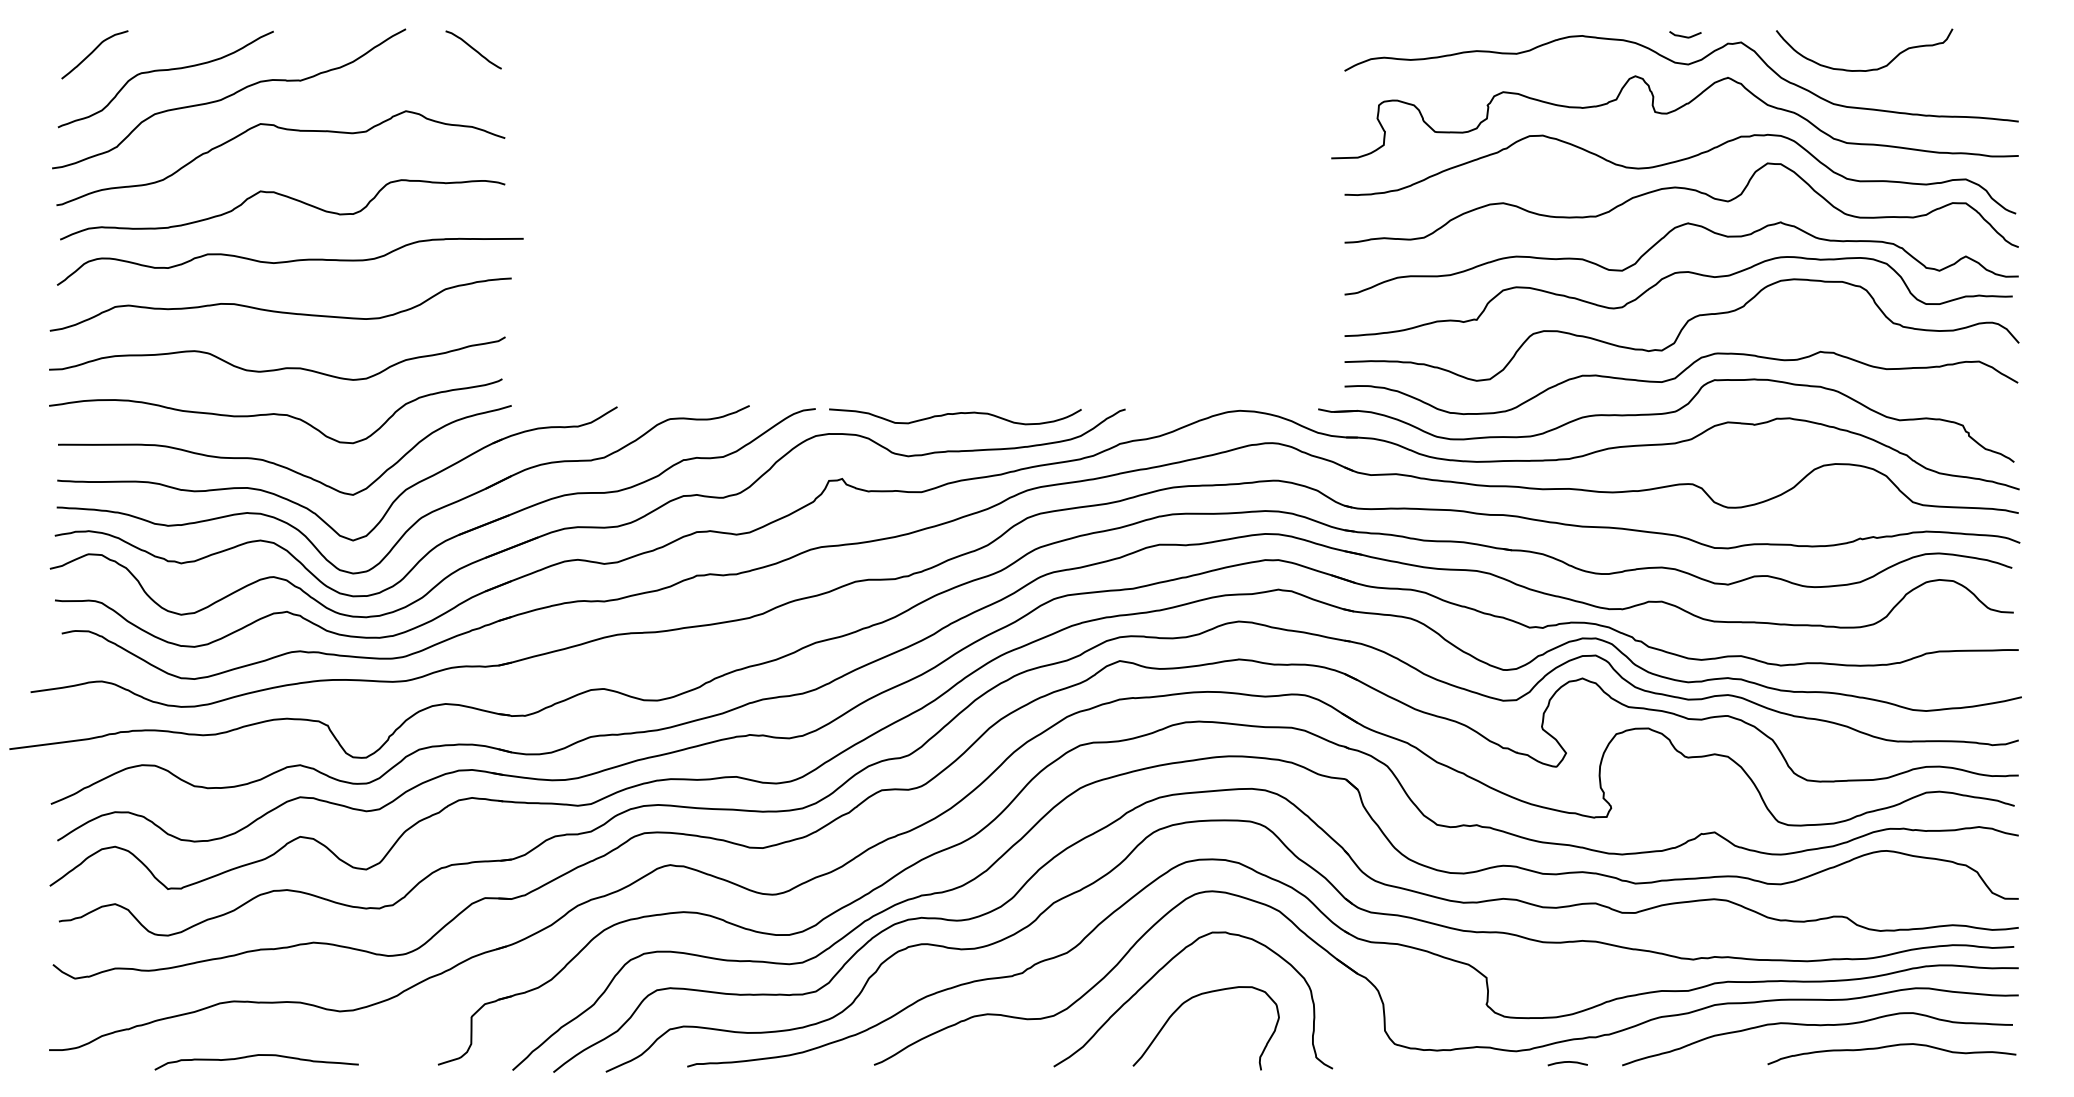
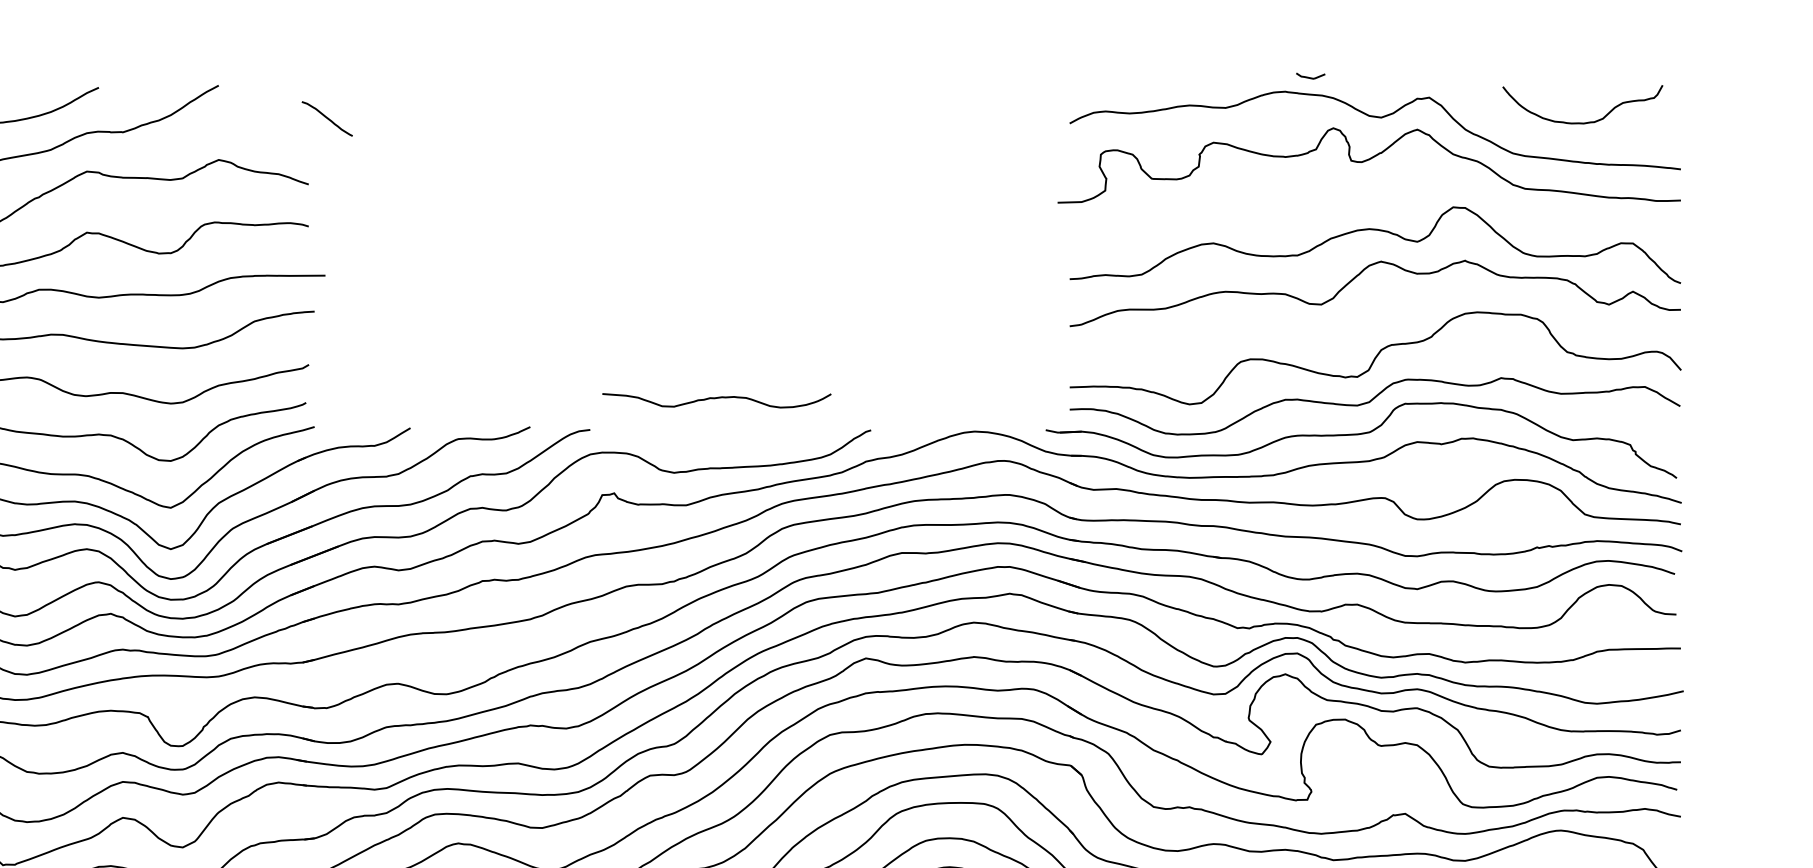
curve: (1685, 36) -> (1310, 77), moved
curve: (473, 49) -> (327, 118), moved
curve: (1867, 69) -> (1585, 122), moved
curve: (1677, 162) -> (1371, 206), removed
curve: (1668, 277) -> (1363, 310), removed
curve: (955, 414) -> (716, 398), moved

